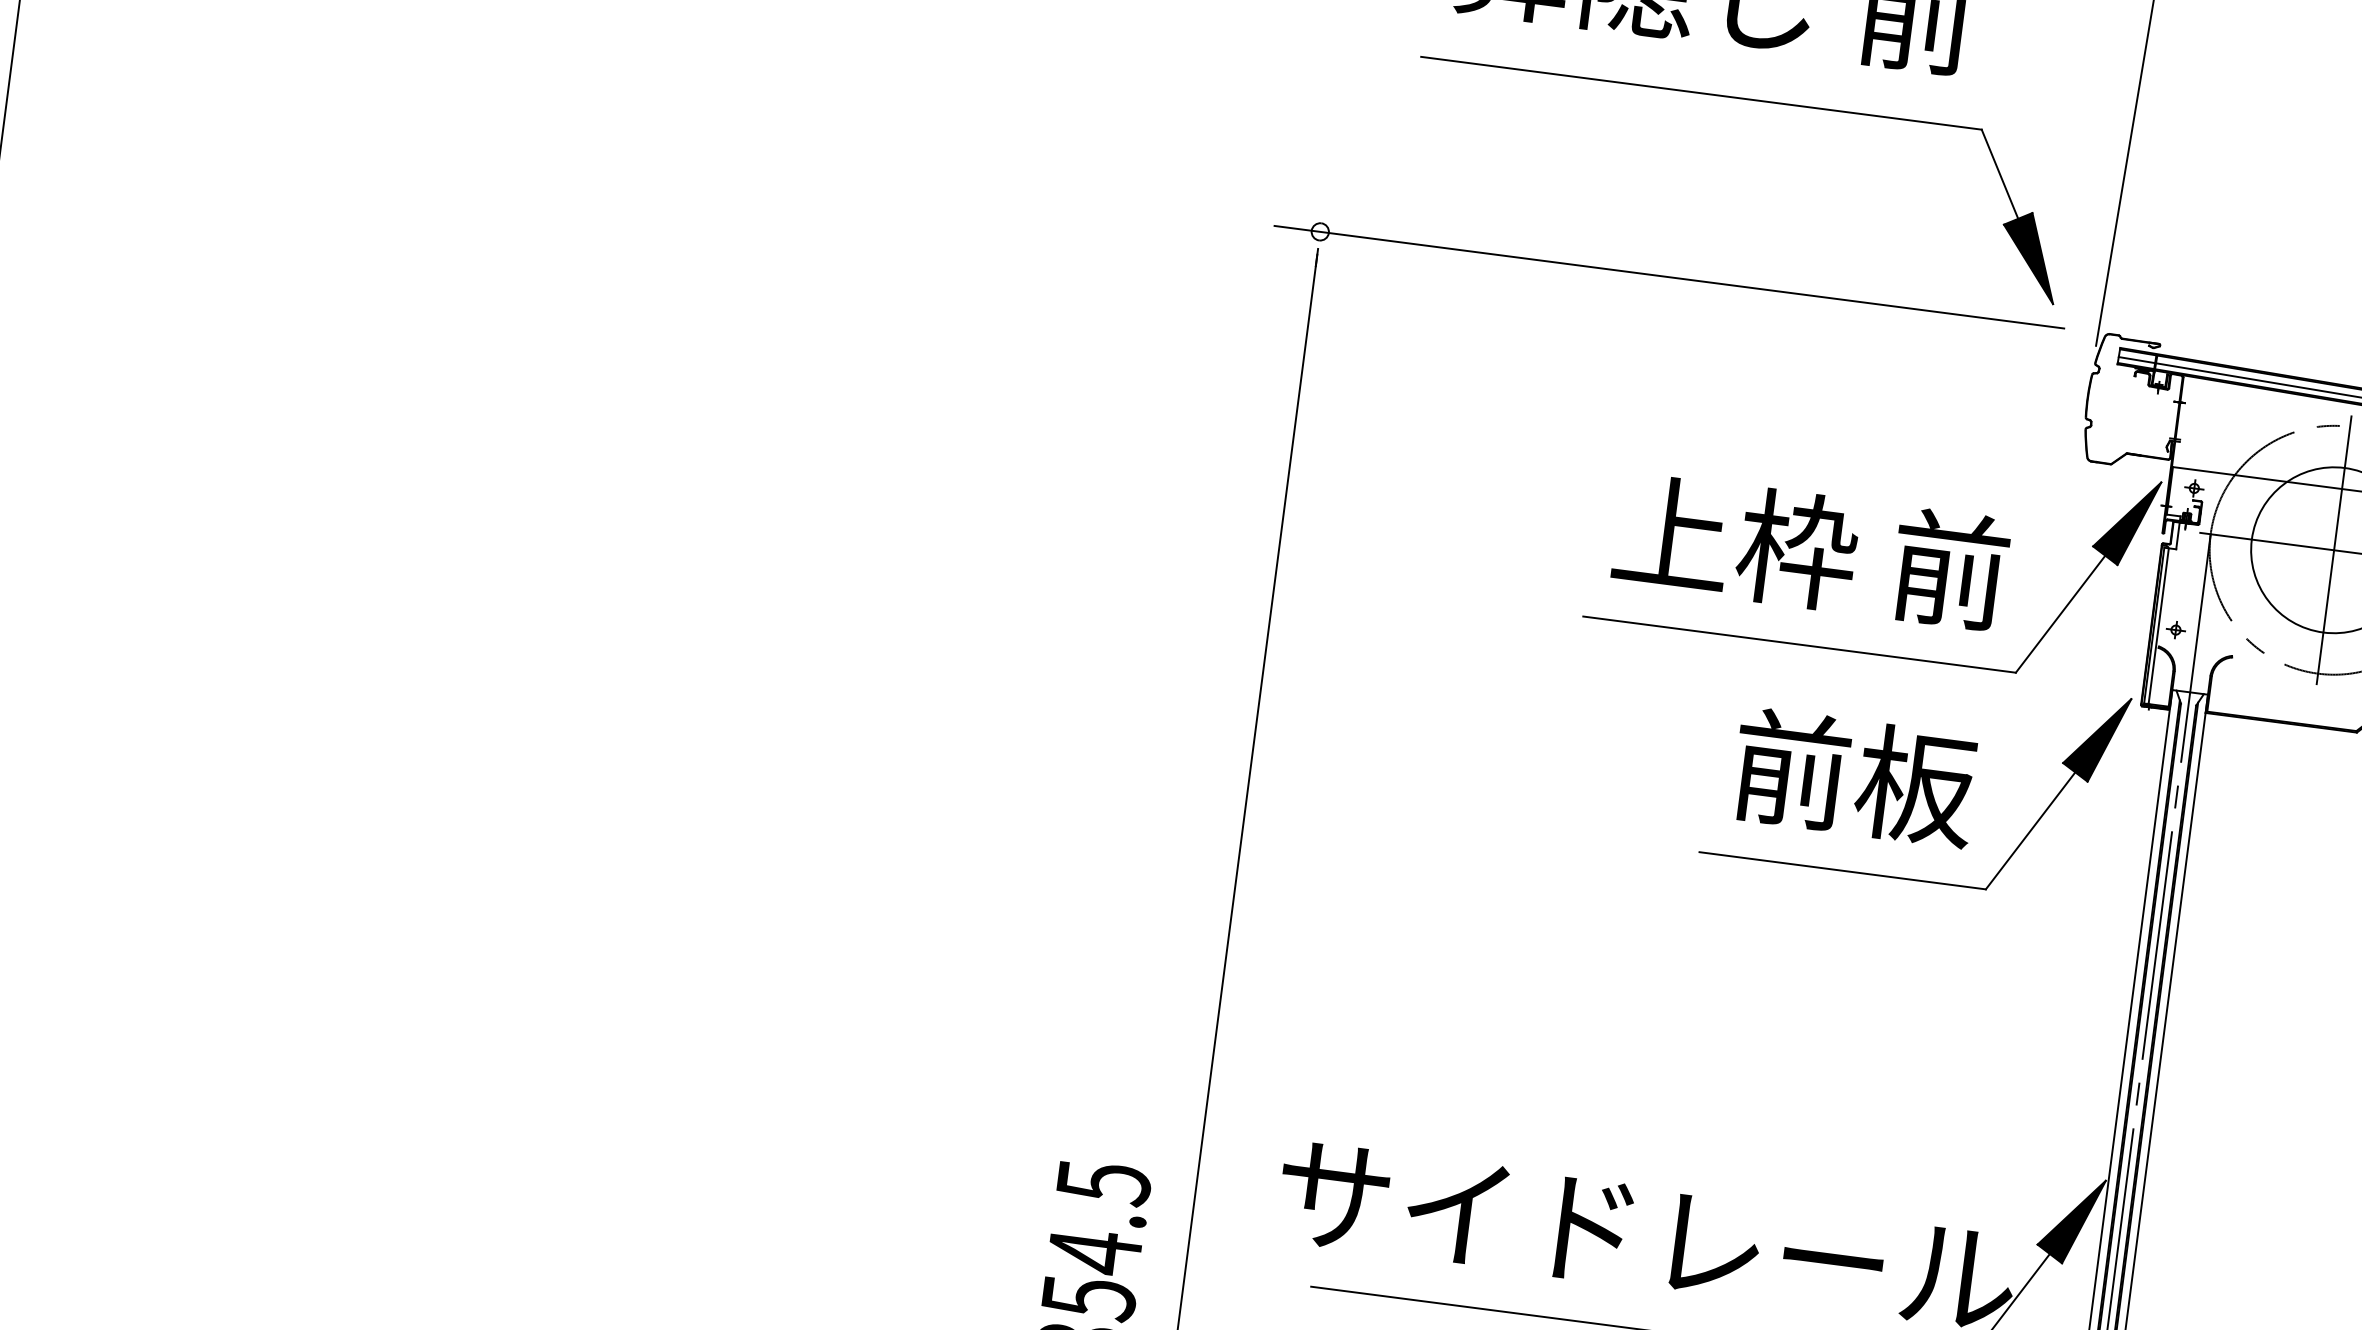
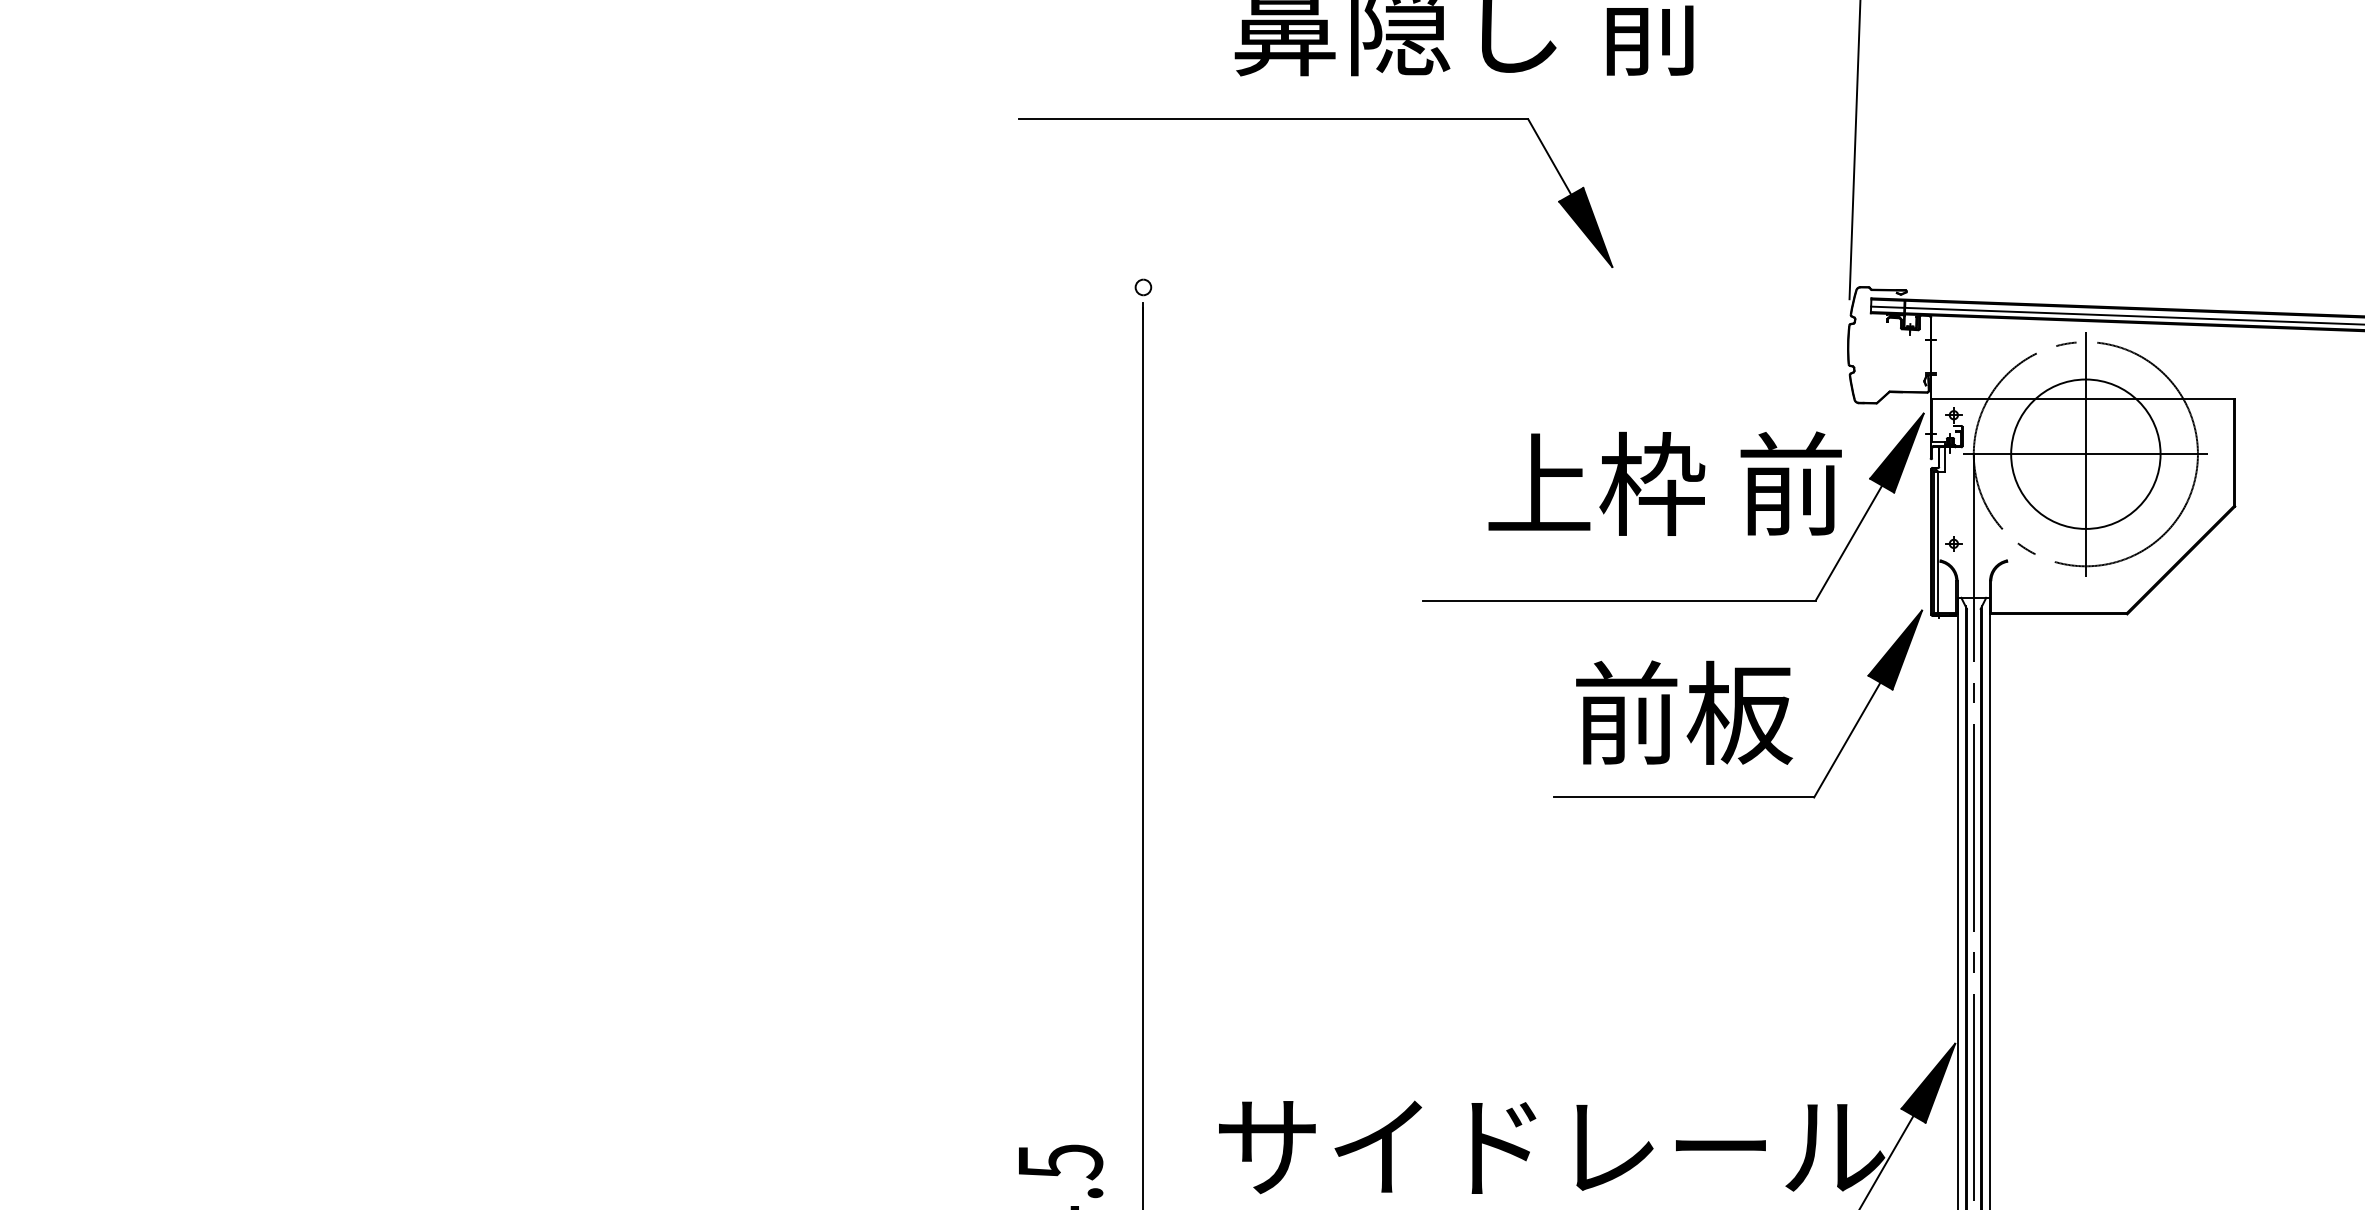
part: (1747, 99) -> (1315, 119), moved
line: (1669, 277) -> (1460, 287), removed
text: (1810, 550) -> (1664, 483), moved

